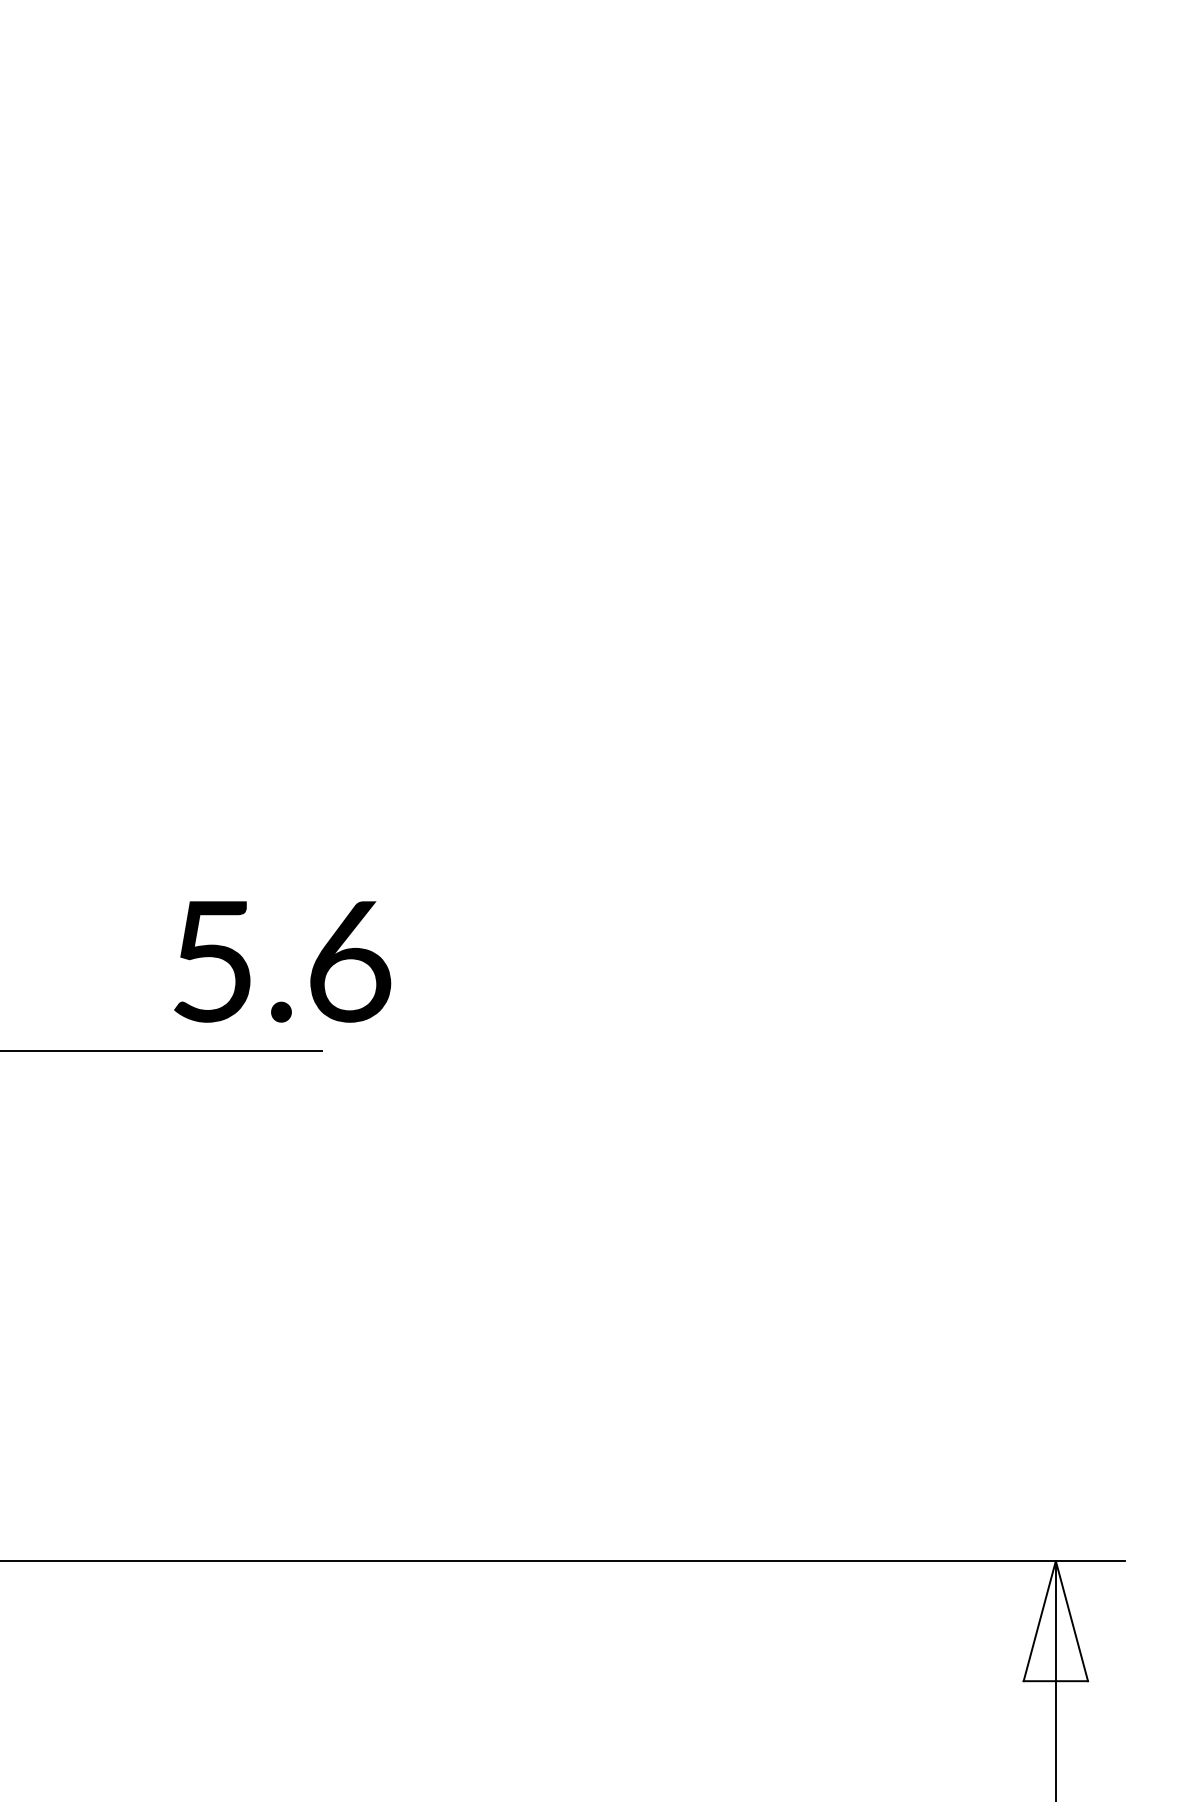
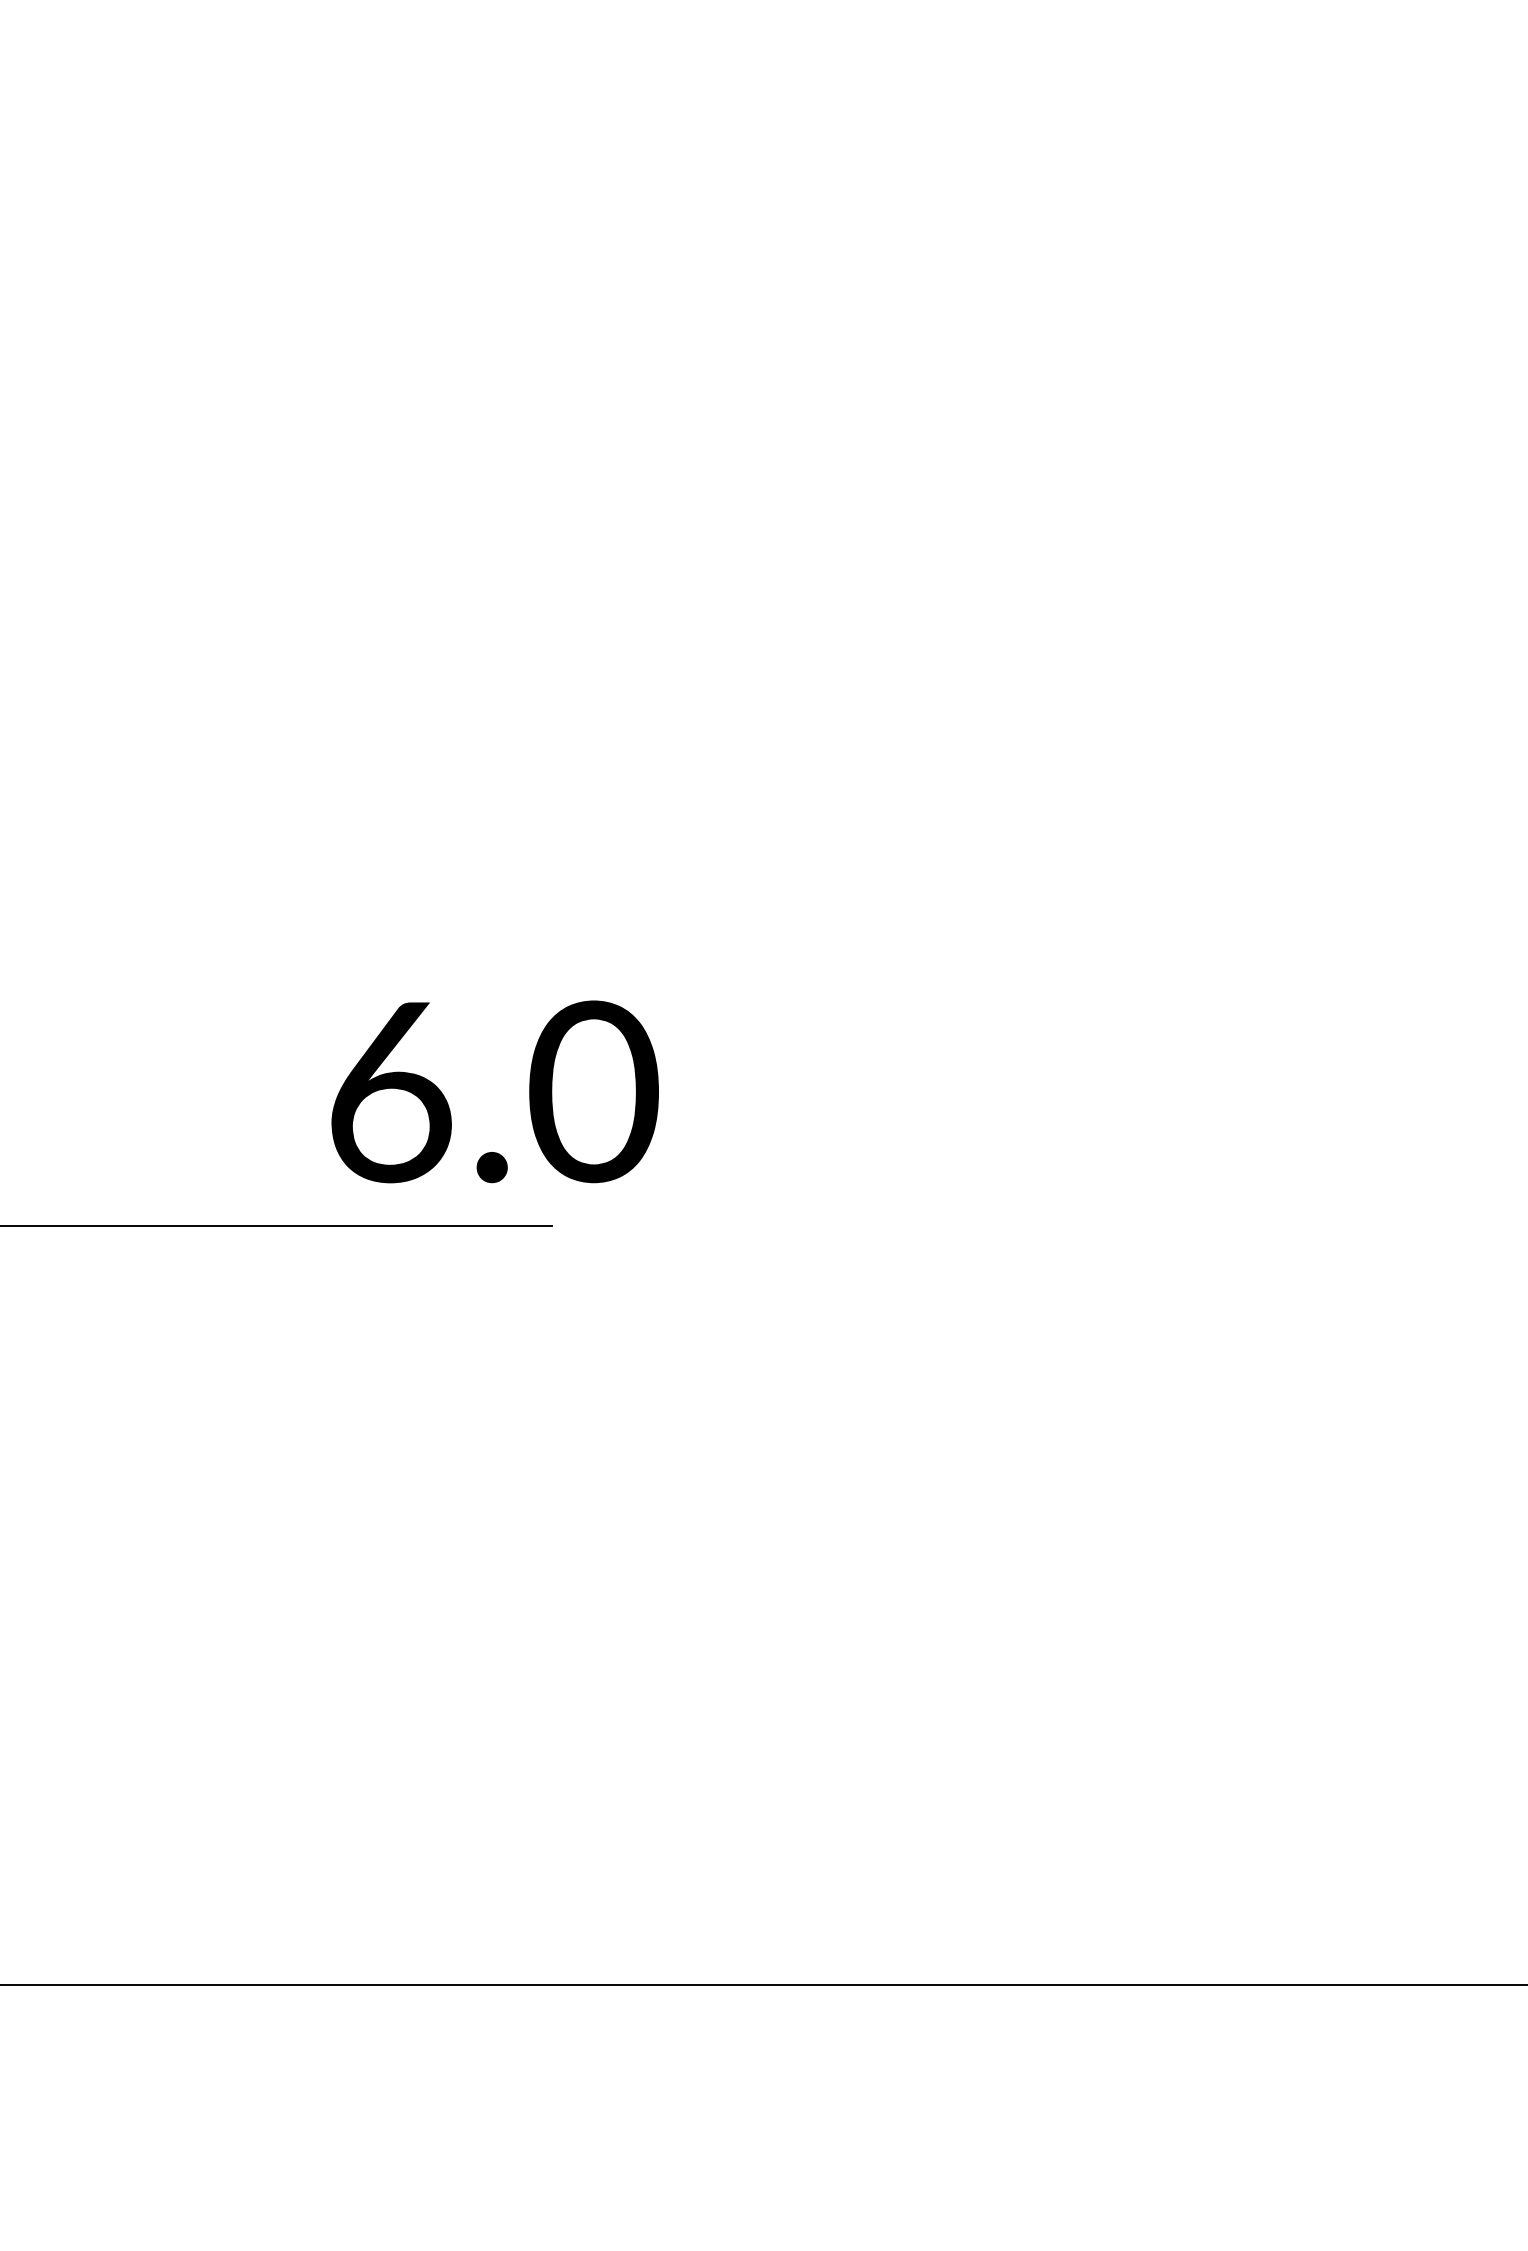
text: (283, 961) -> (495, 1092), 5.6 -> 6.0

